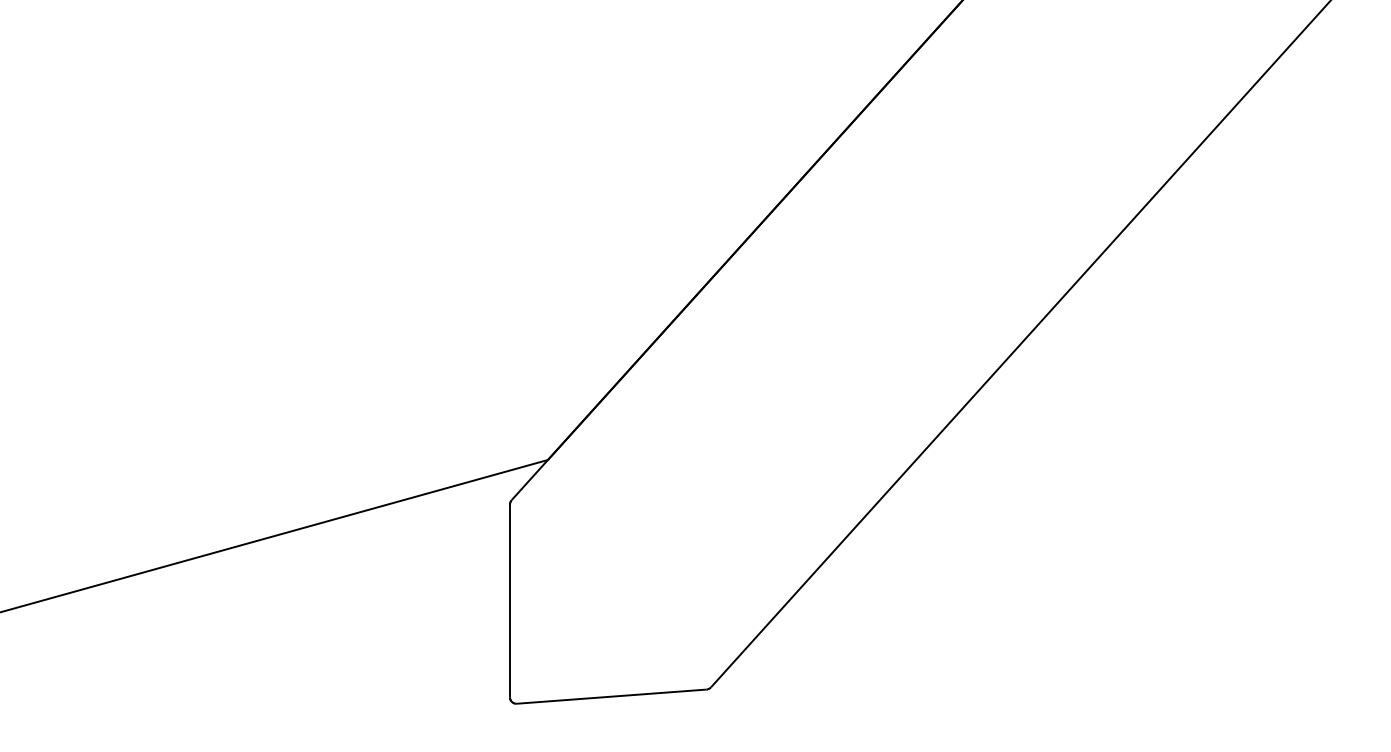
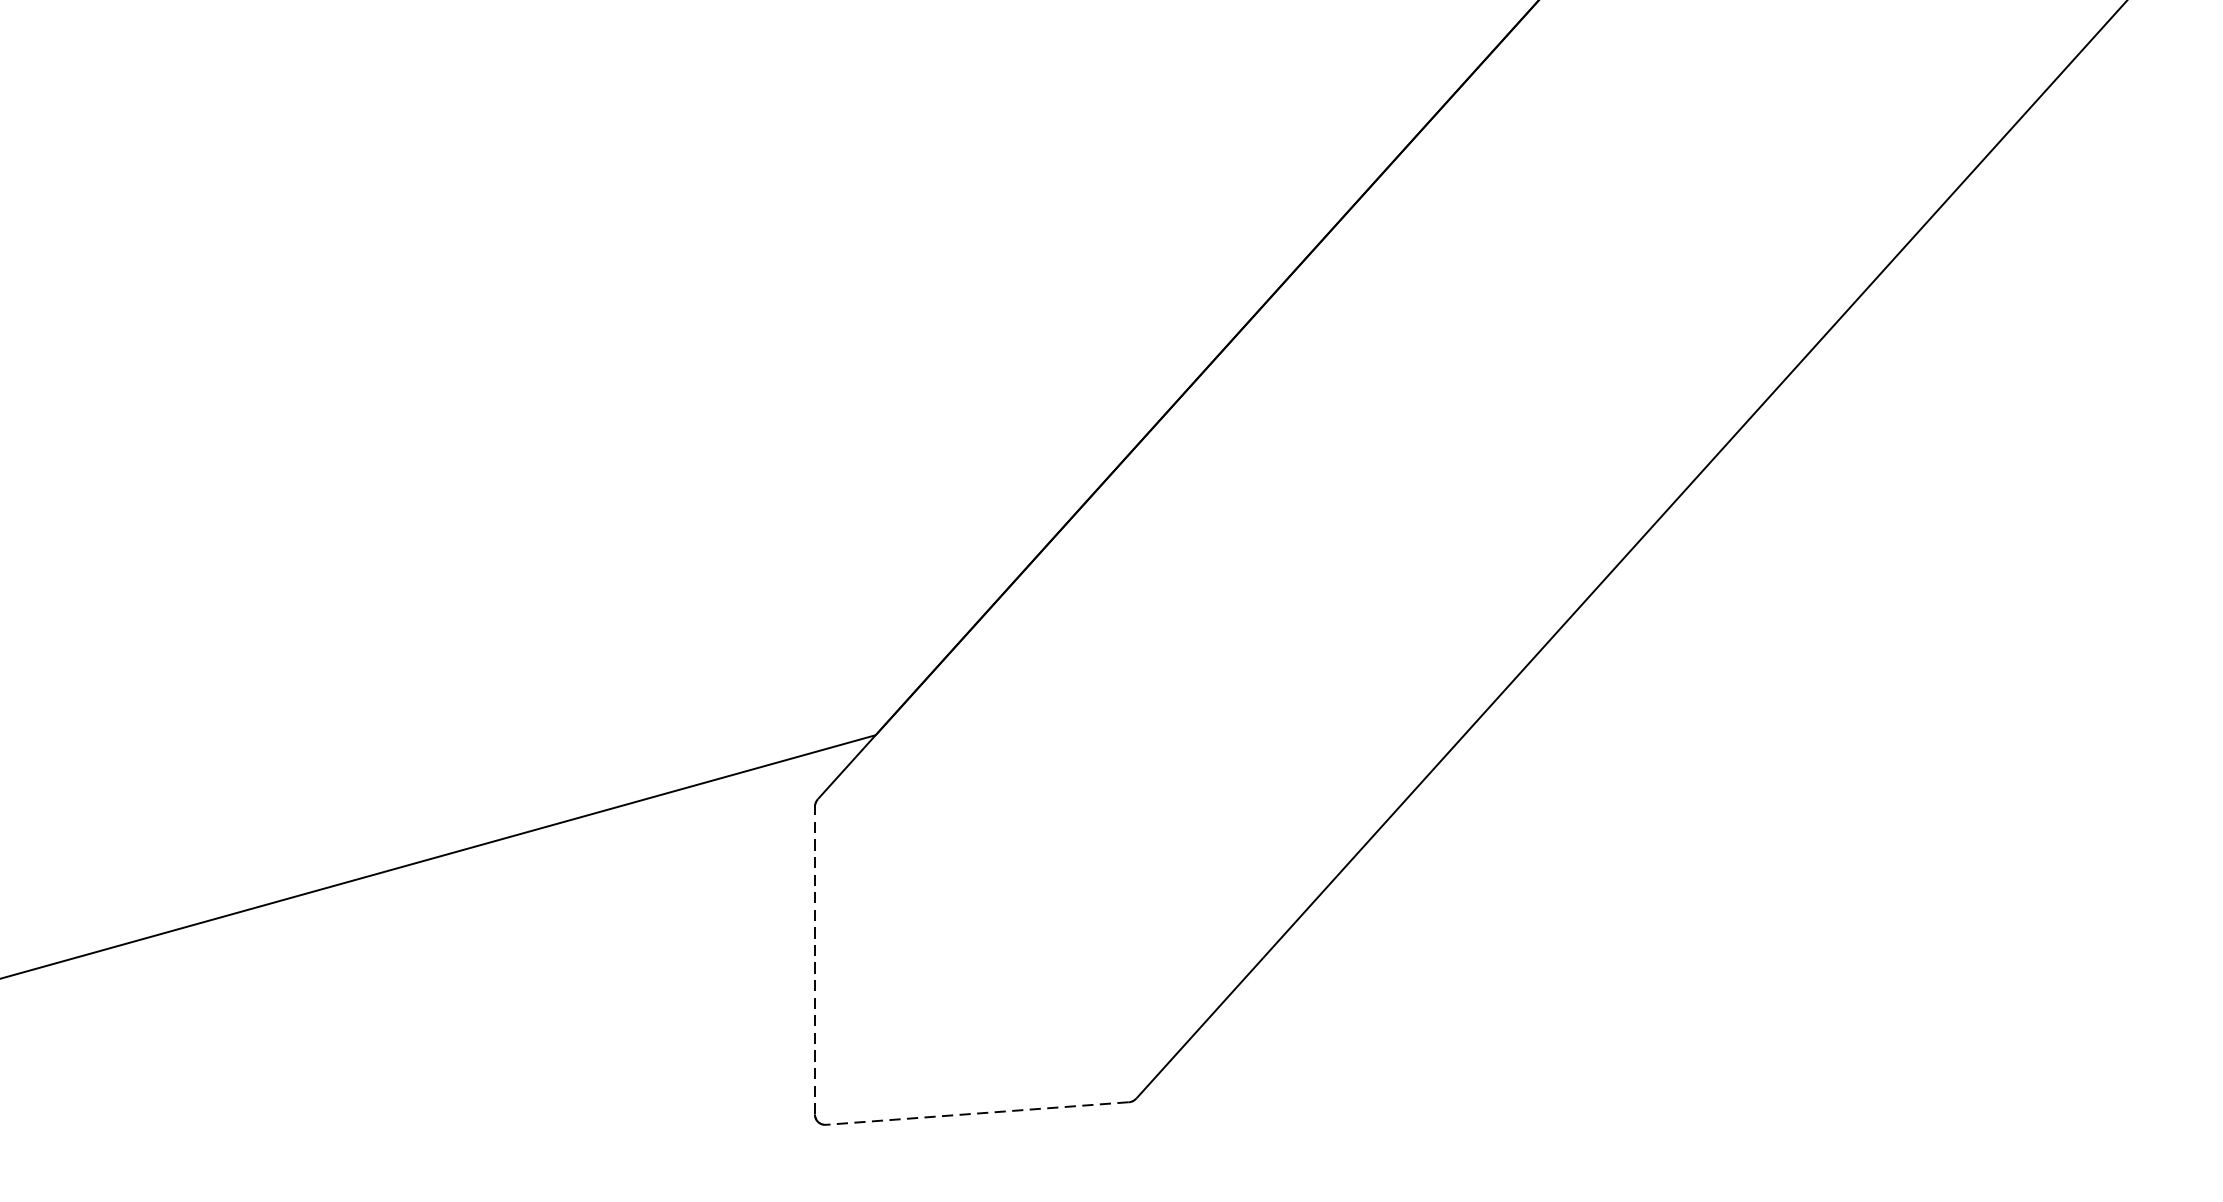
line: (509, 600) -> (814, 959), solid -> dashed
line: (611, 696) -> (977, 1113), solid -> dashed

